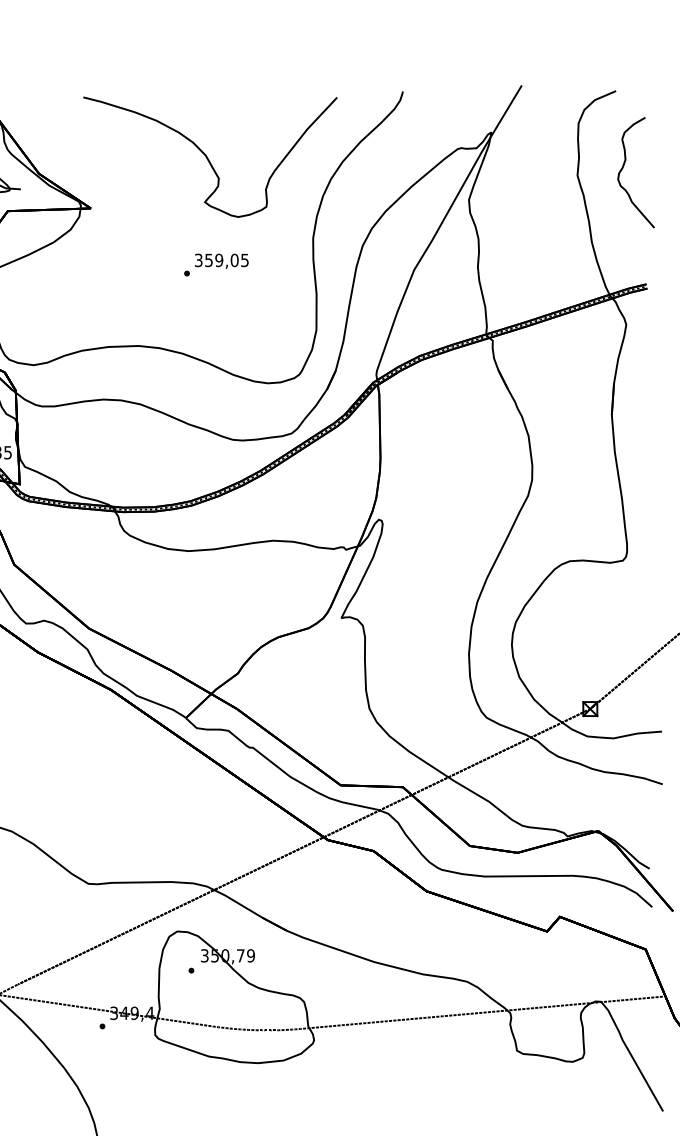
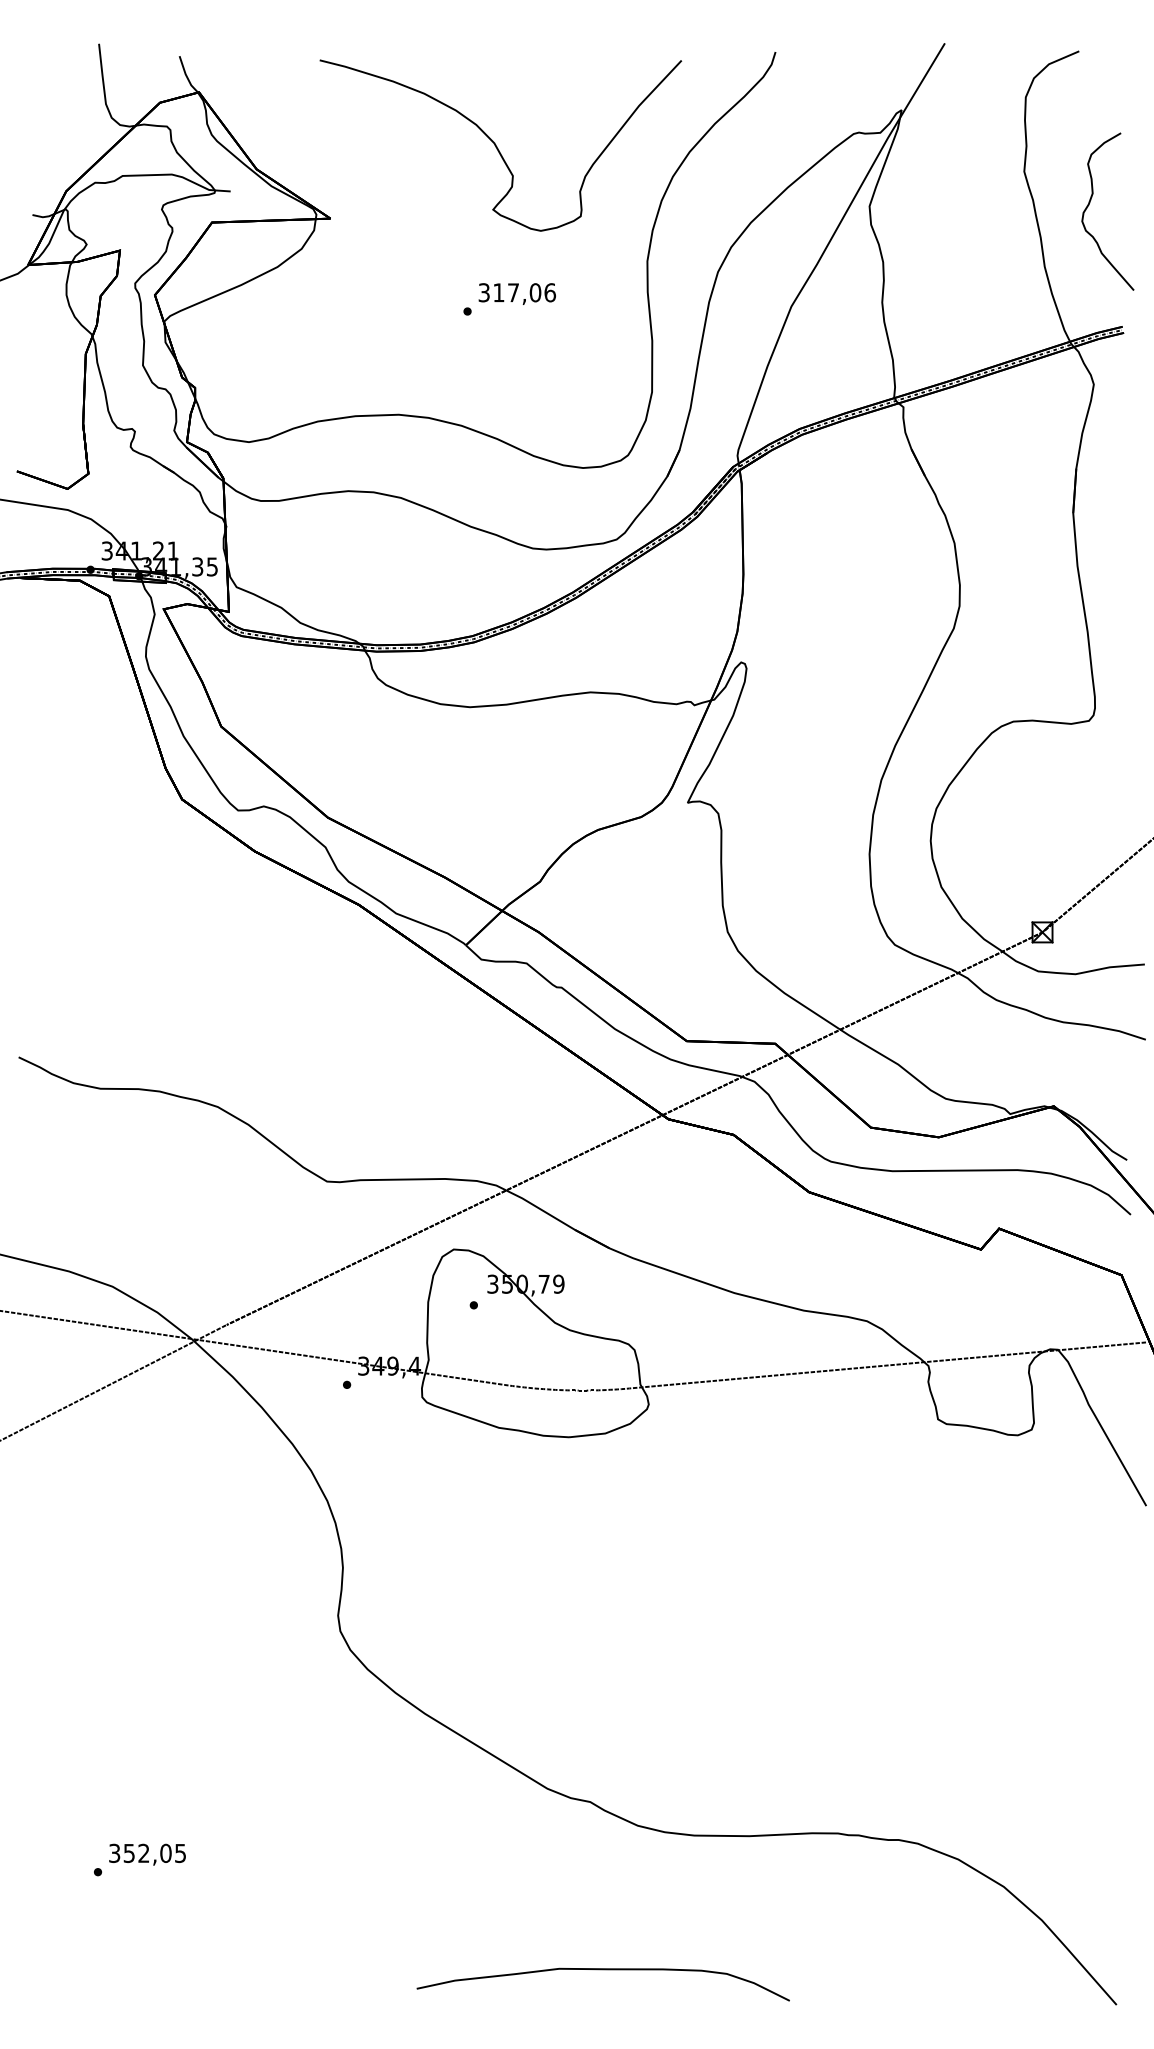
curve: (623, 168) -> (1089, 205), moved
text: (226, 260) -> (524, 292), 359,05 -> 317,06

